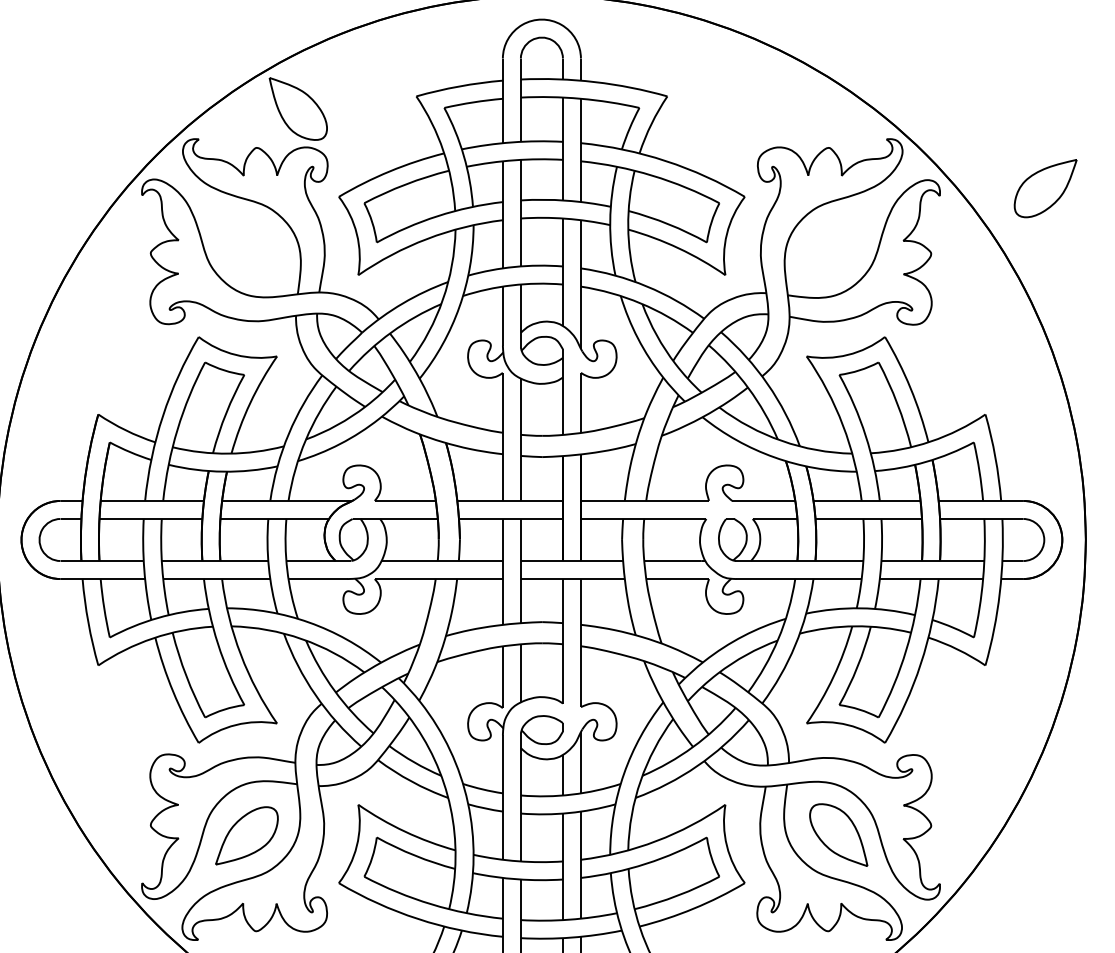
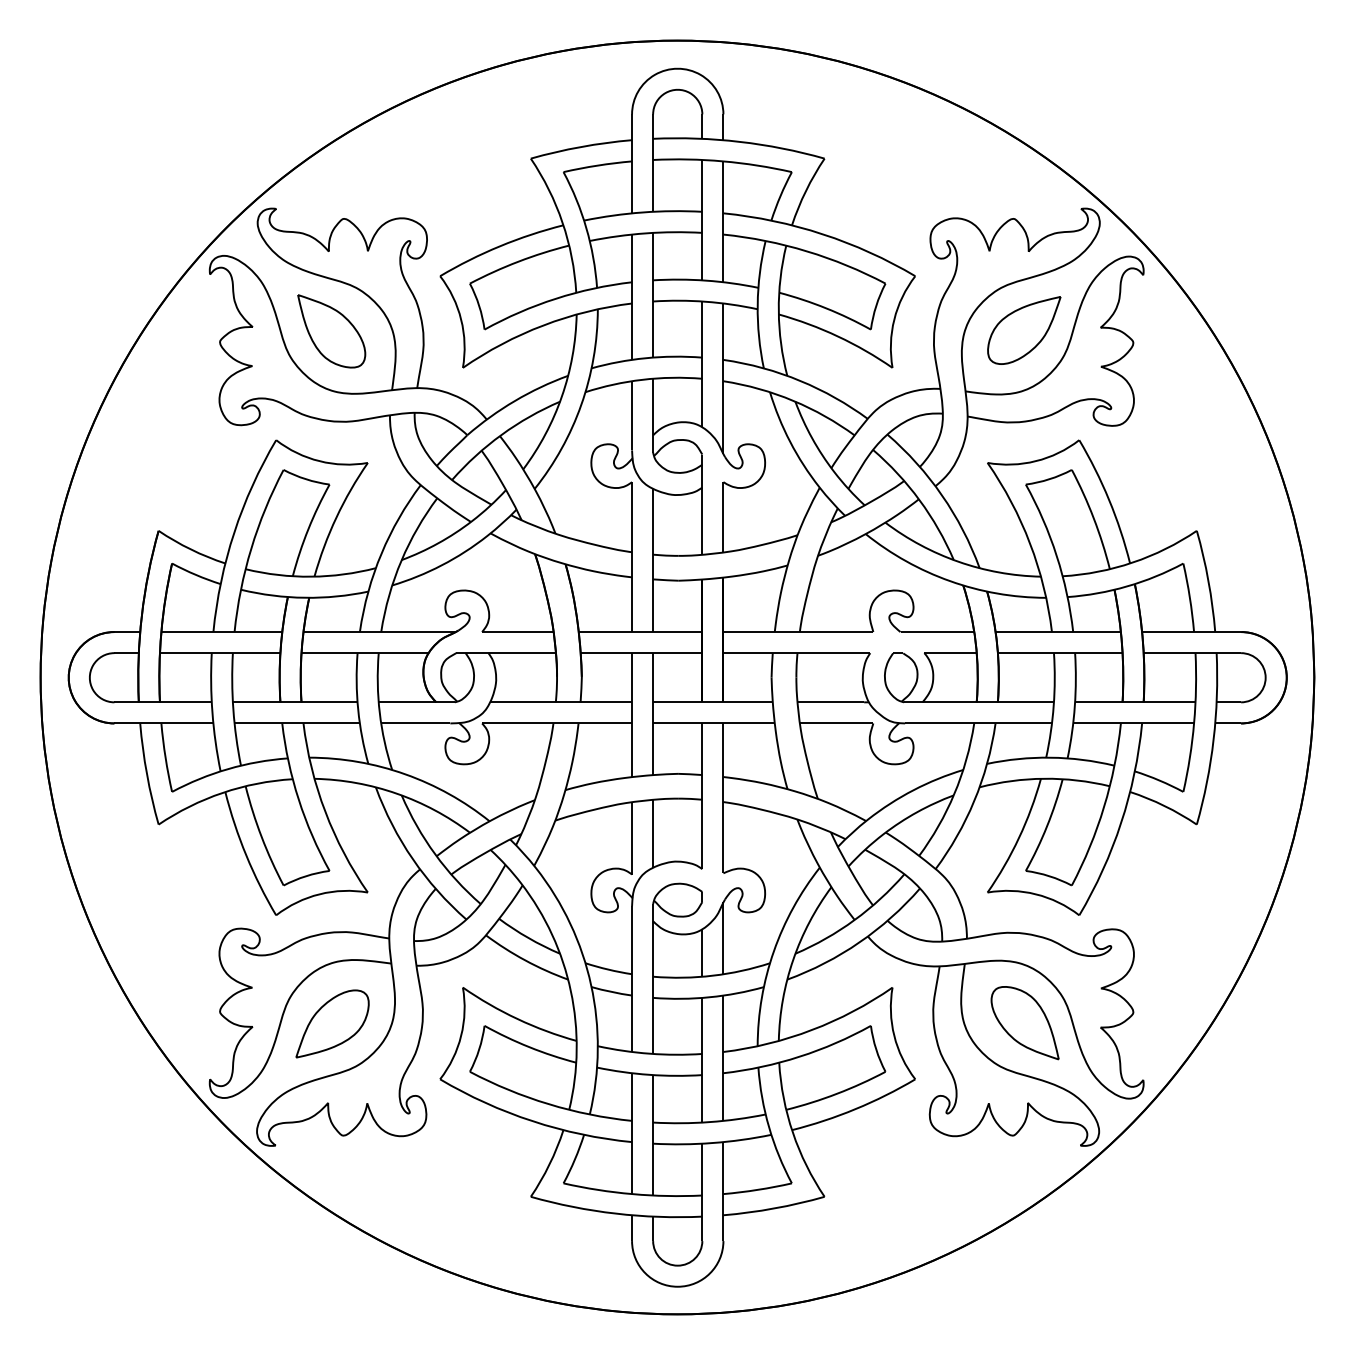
part: (298, 109) -> (331, 331), moved
part: (1045, 188) -> (1024, 330), moved

